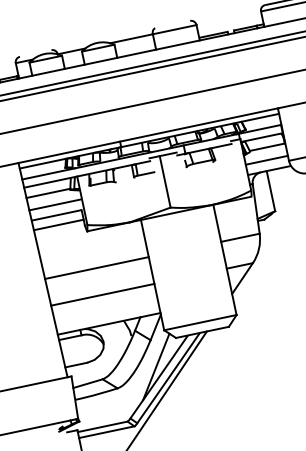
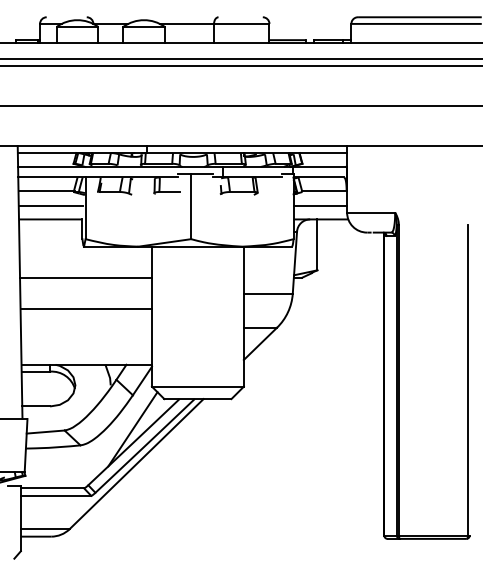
line: (58, 224) -> (50, 231), removed
line: (96, 267) -> (85, 277), moved
line: (102, 294) -> (85, 308), moved

